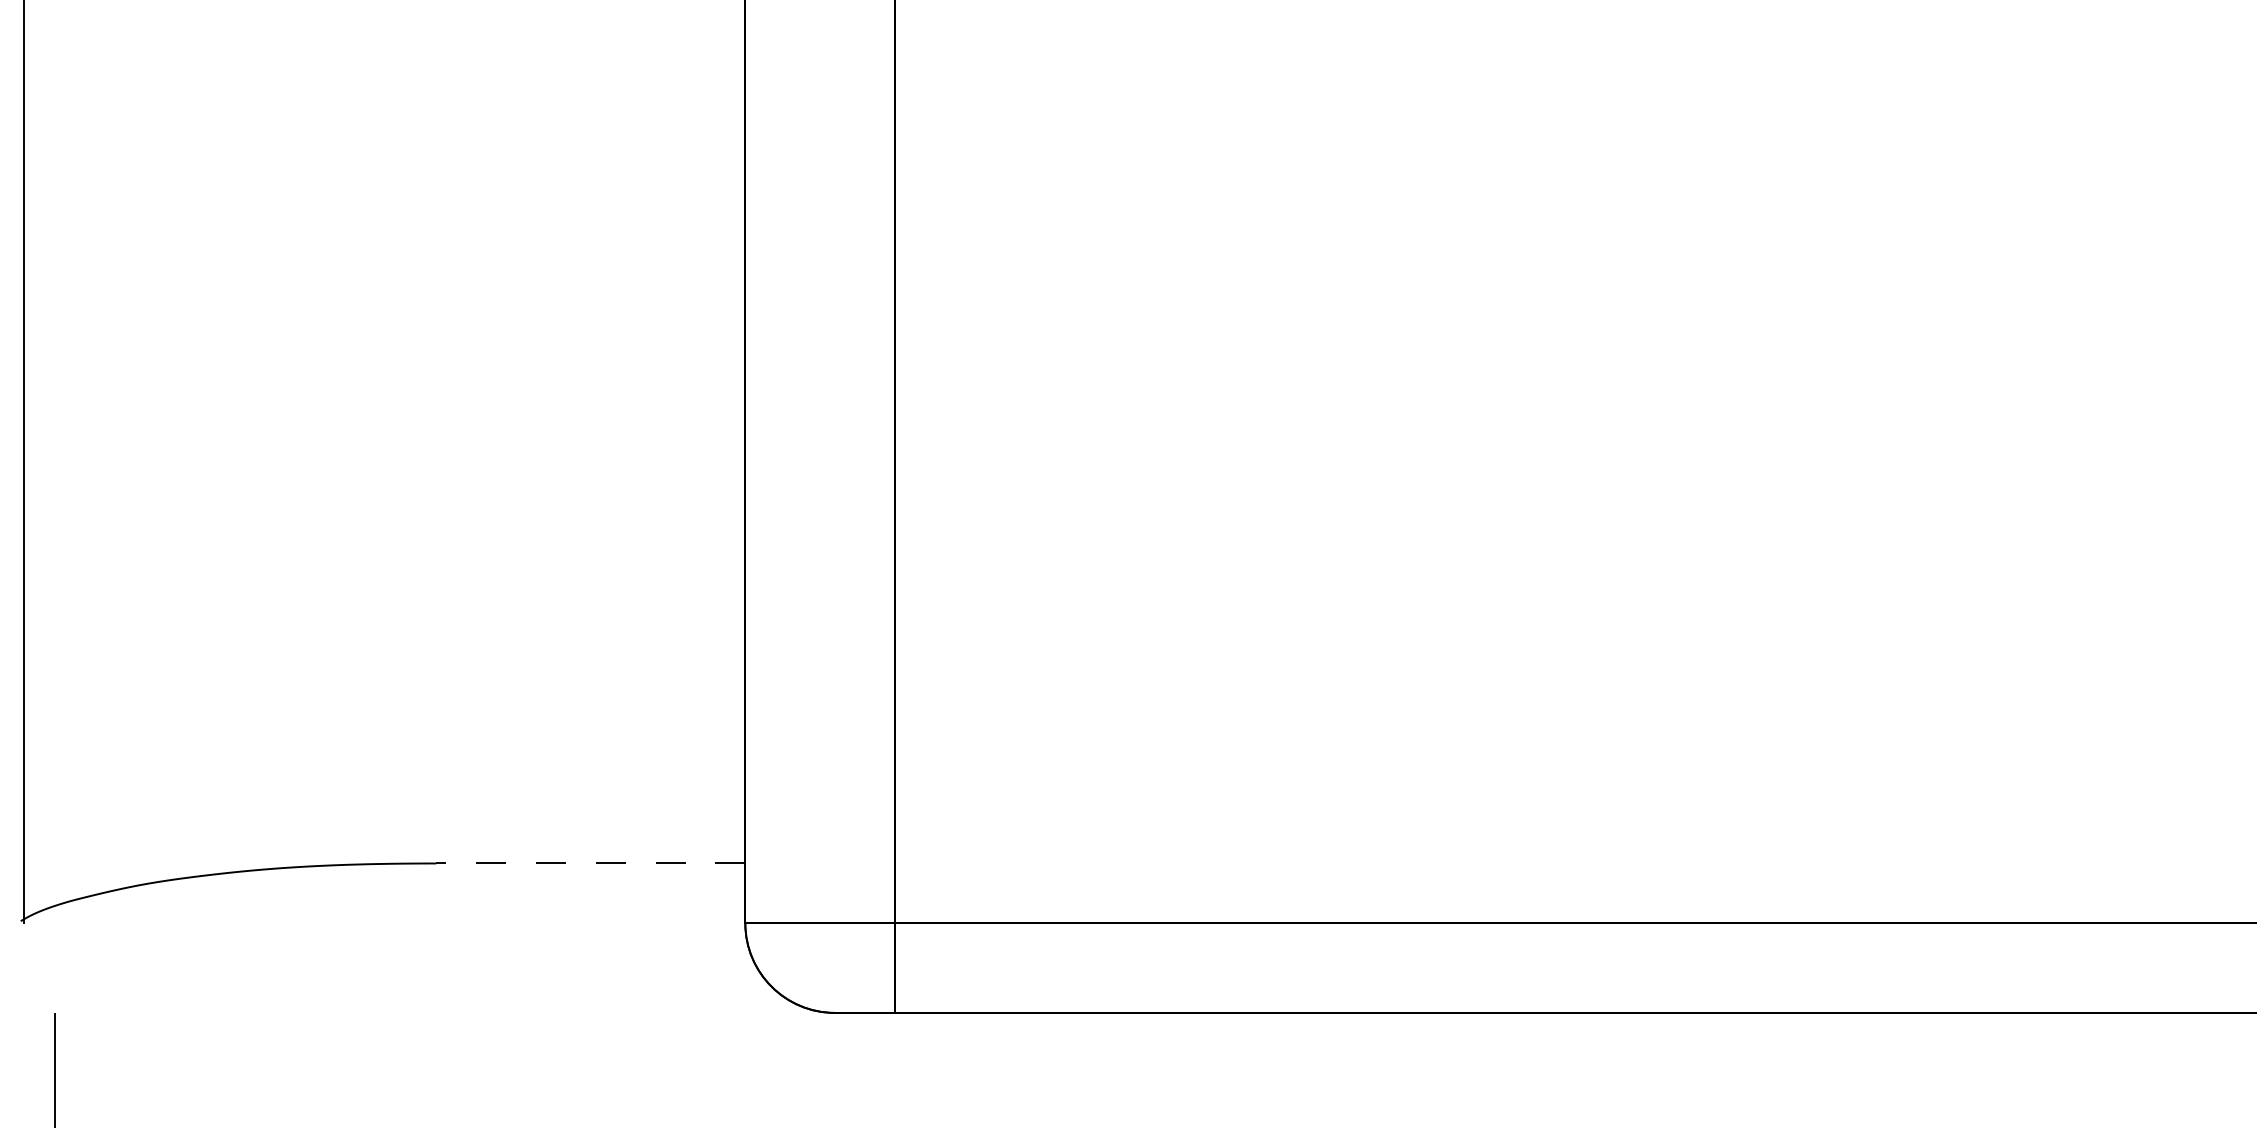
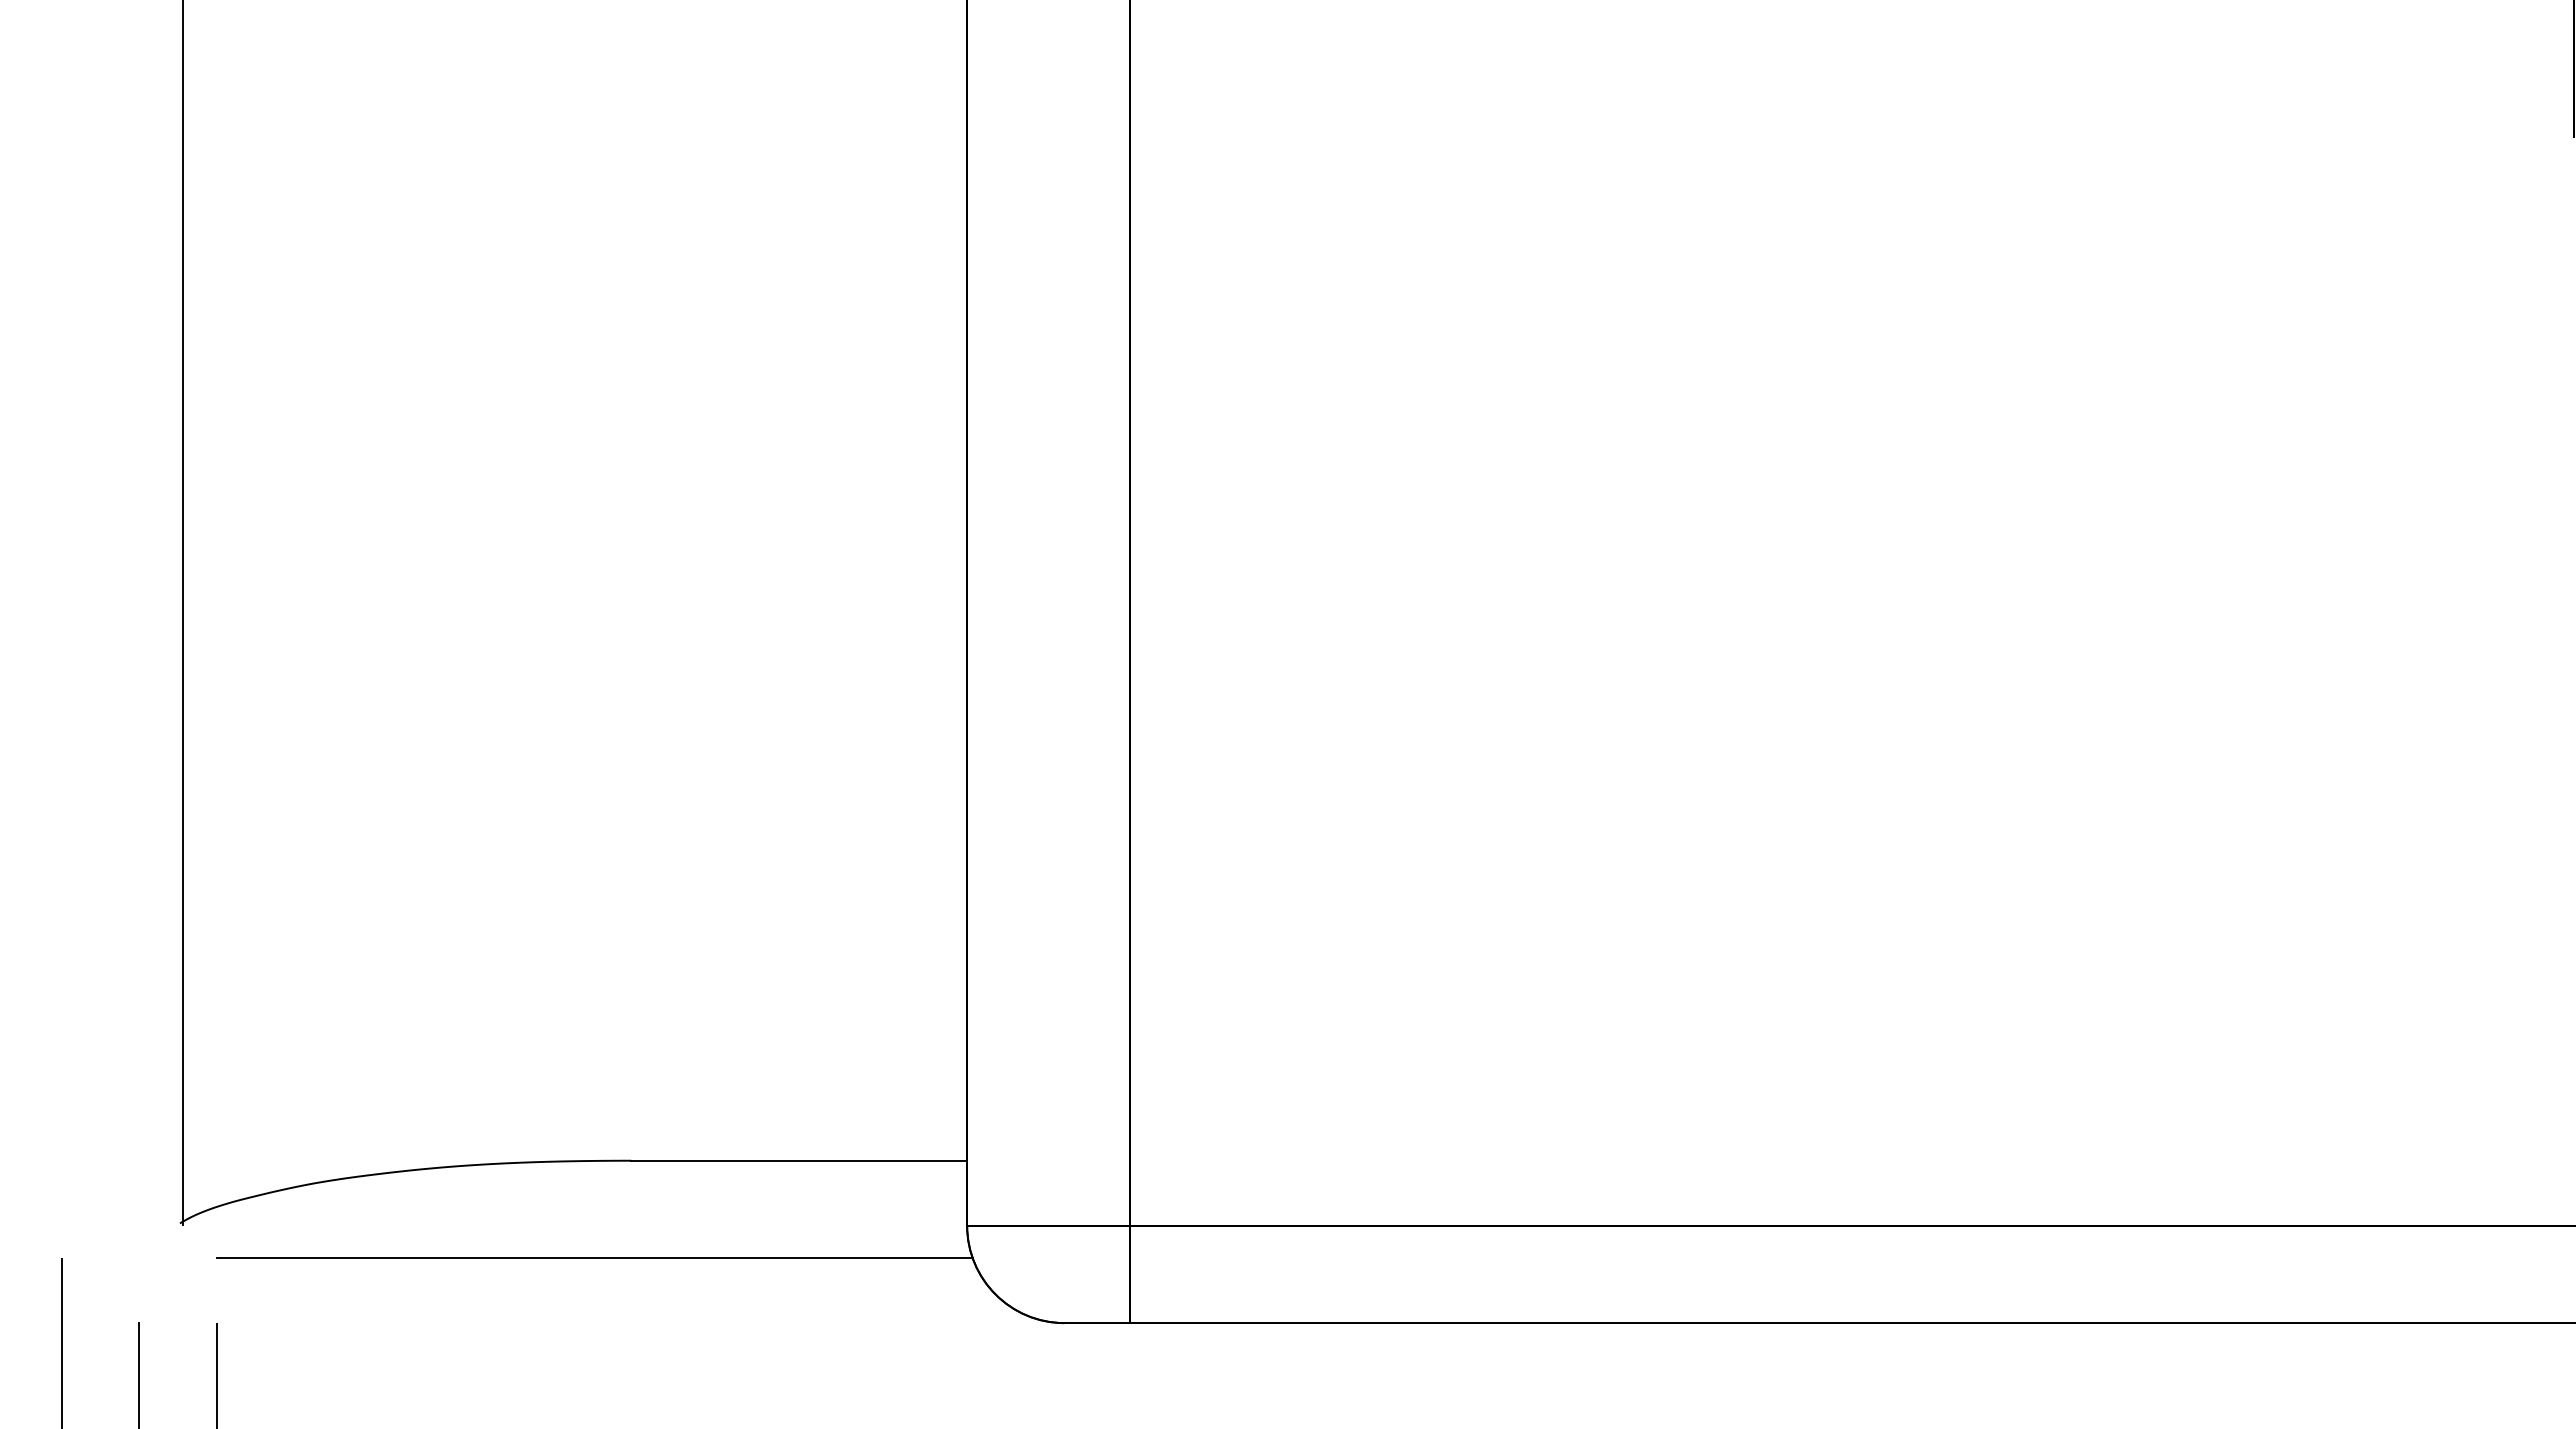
line: (591, 863) -> (799, 1160), dashed -> solid
line: (402, 953) -> (594, 1258), added

